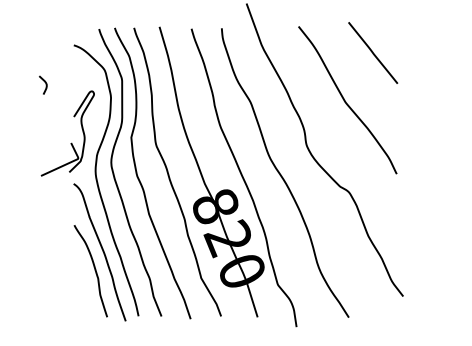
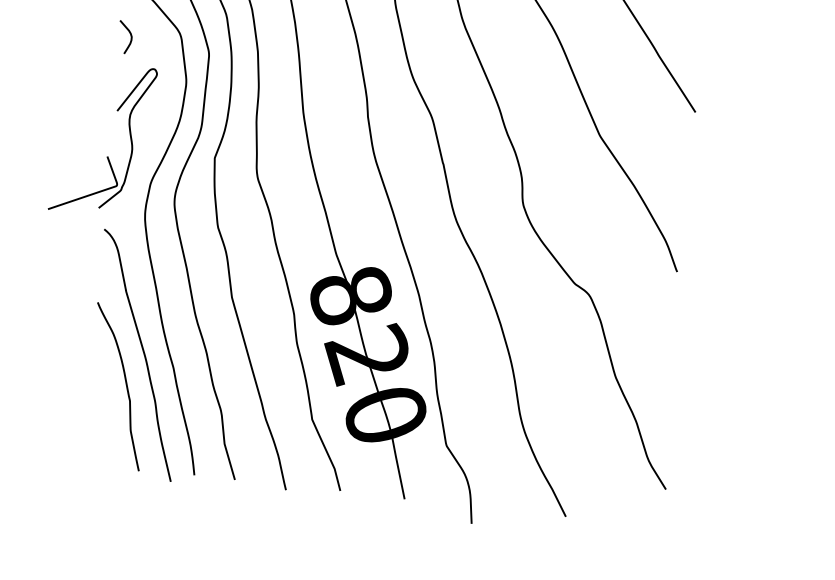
curve: (45, 84) -> (129, 36), moved

